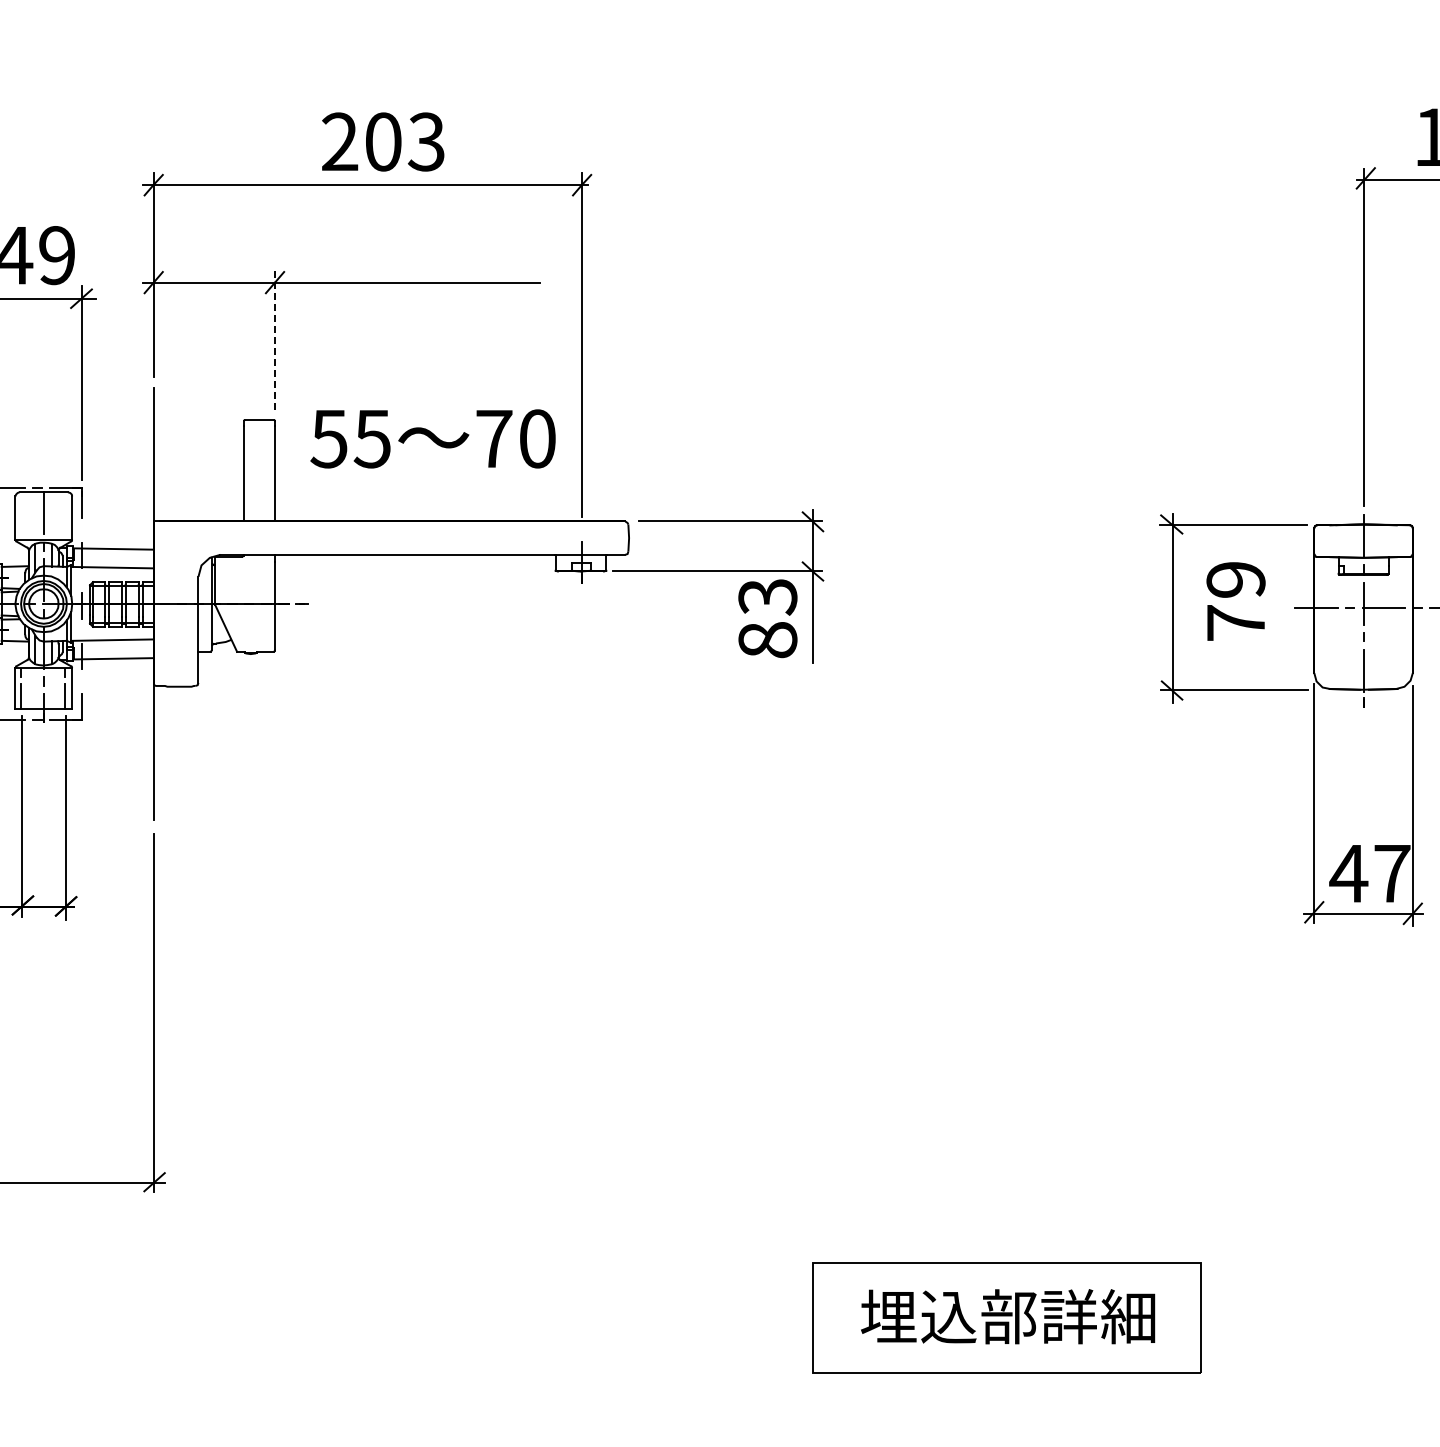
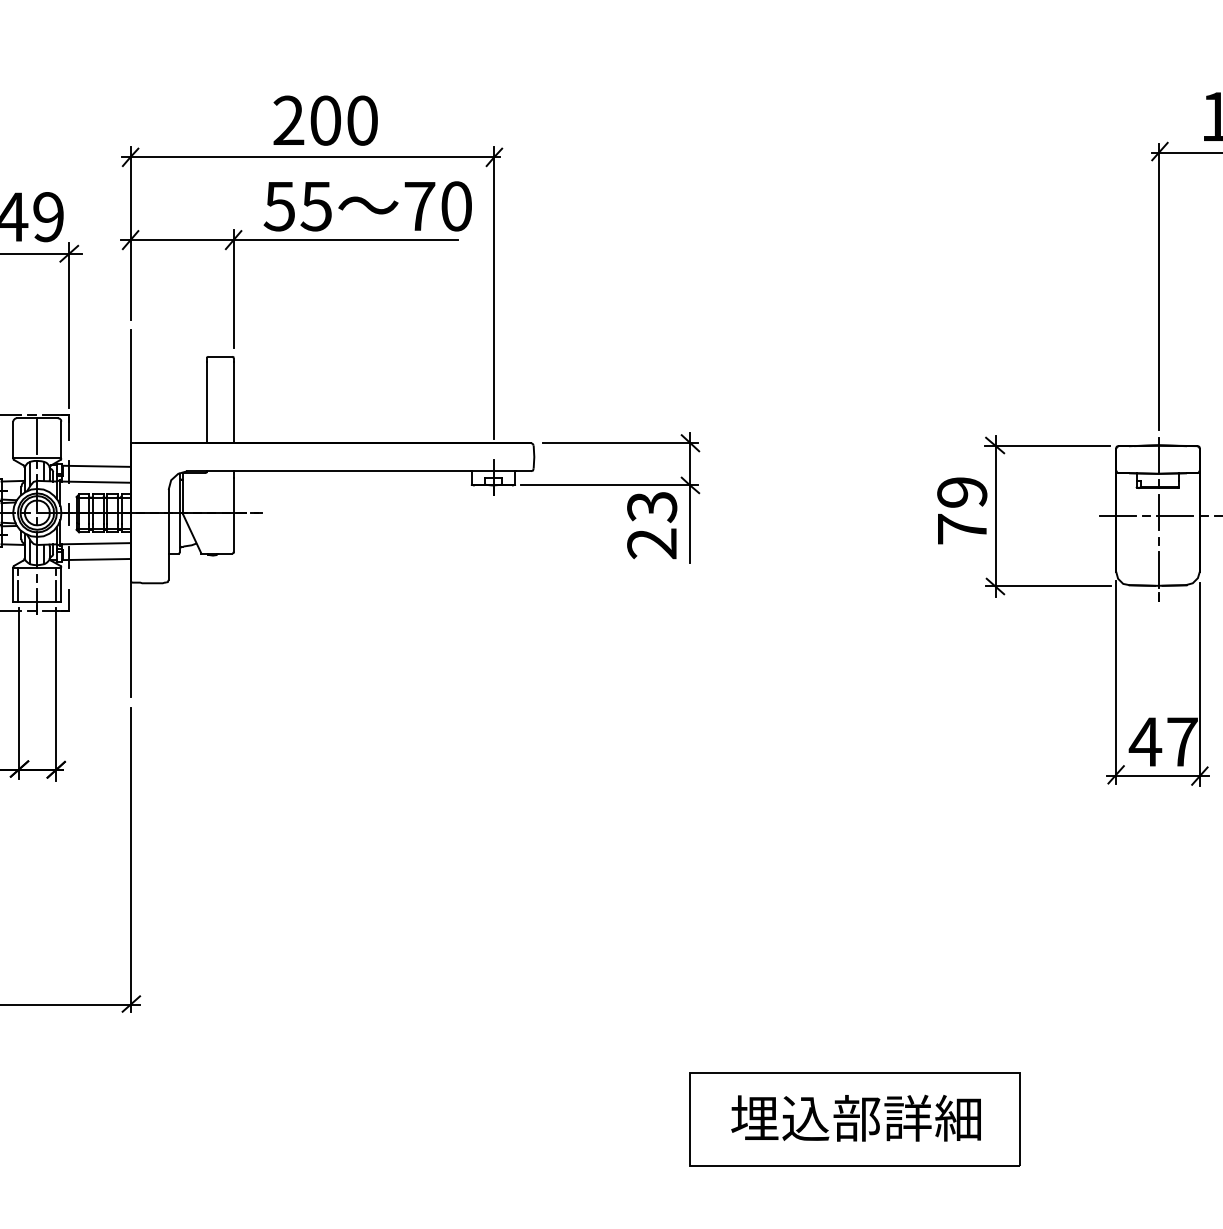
text: (425, 141) -> (361, 120), 203 -> 200
line: (275, 340) -> (234, 289), dashed -> solid
text: (432, 438) -> (367, 206), moved
text: (1235, 601) -> (961, 510), moved
text: (767, 640) -> (651, 544), 83 -> 23

